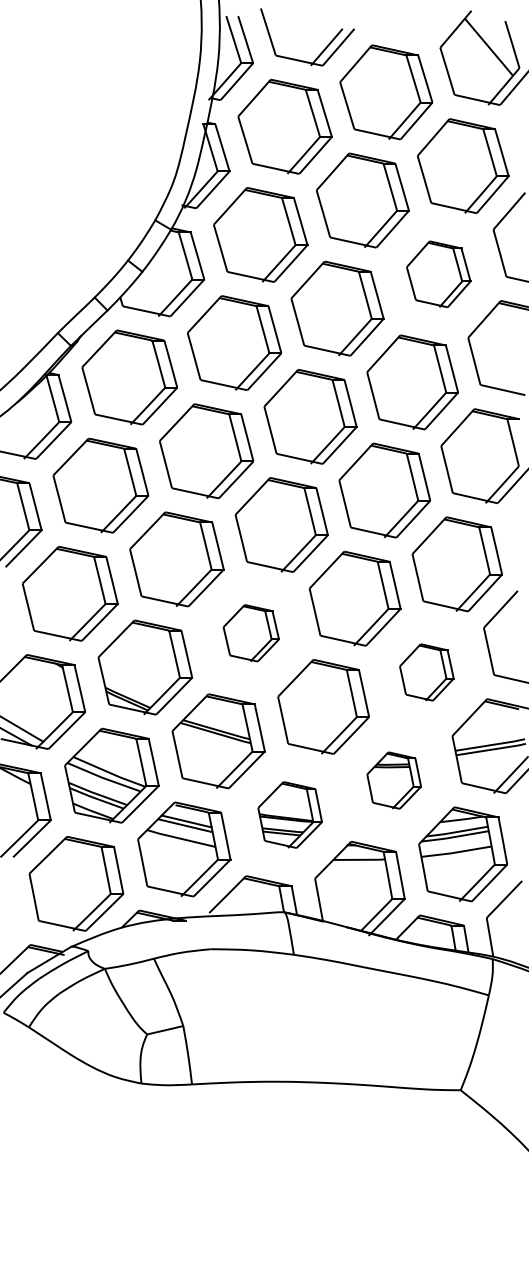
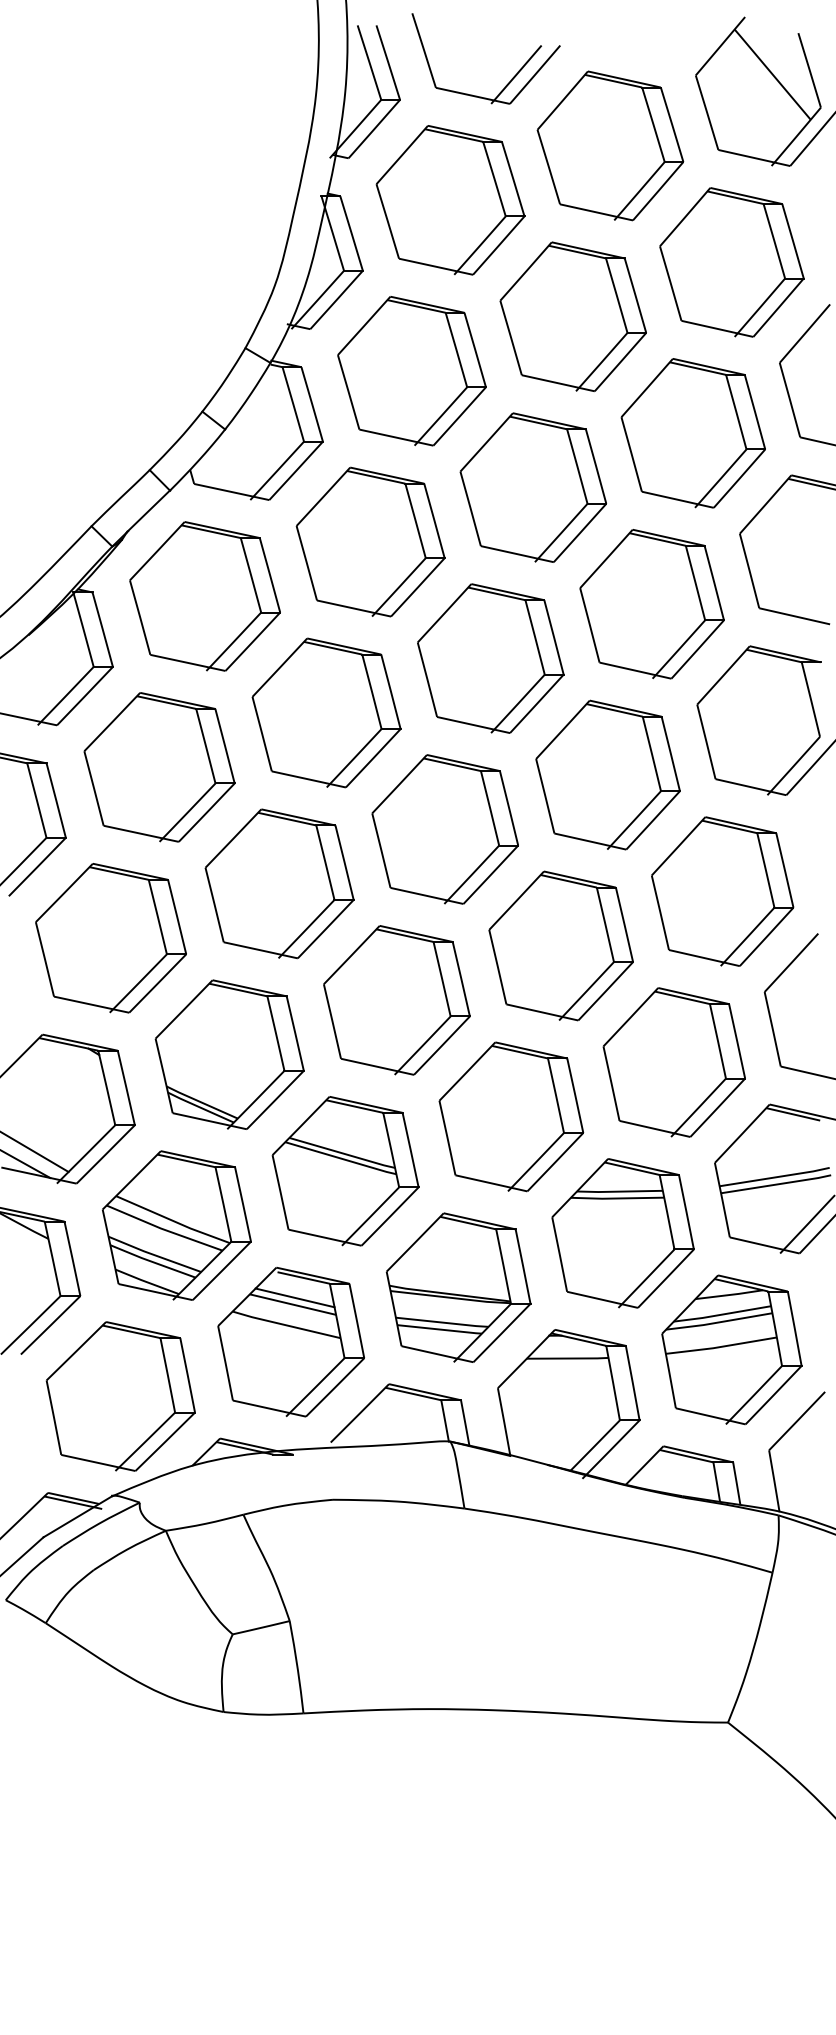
part: (438, 274) -> (692, 433), size x1.43
part: (251, 633) -> (397, 1000), size x1.67
part: (426, 672) -> (673, 1062), size x1.67
part: (393, 780) -> (621, 1233), size x1.67
part: (289, 814) -> (457, 1286), size x1.43

